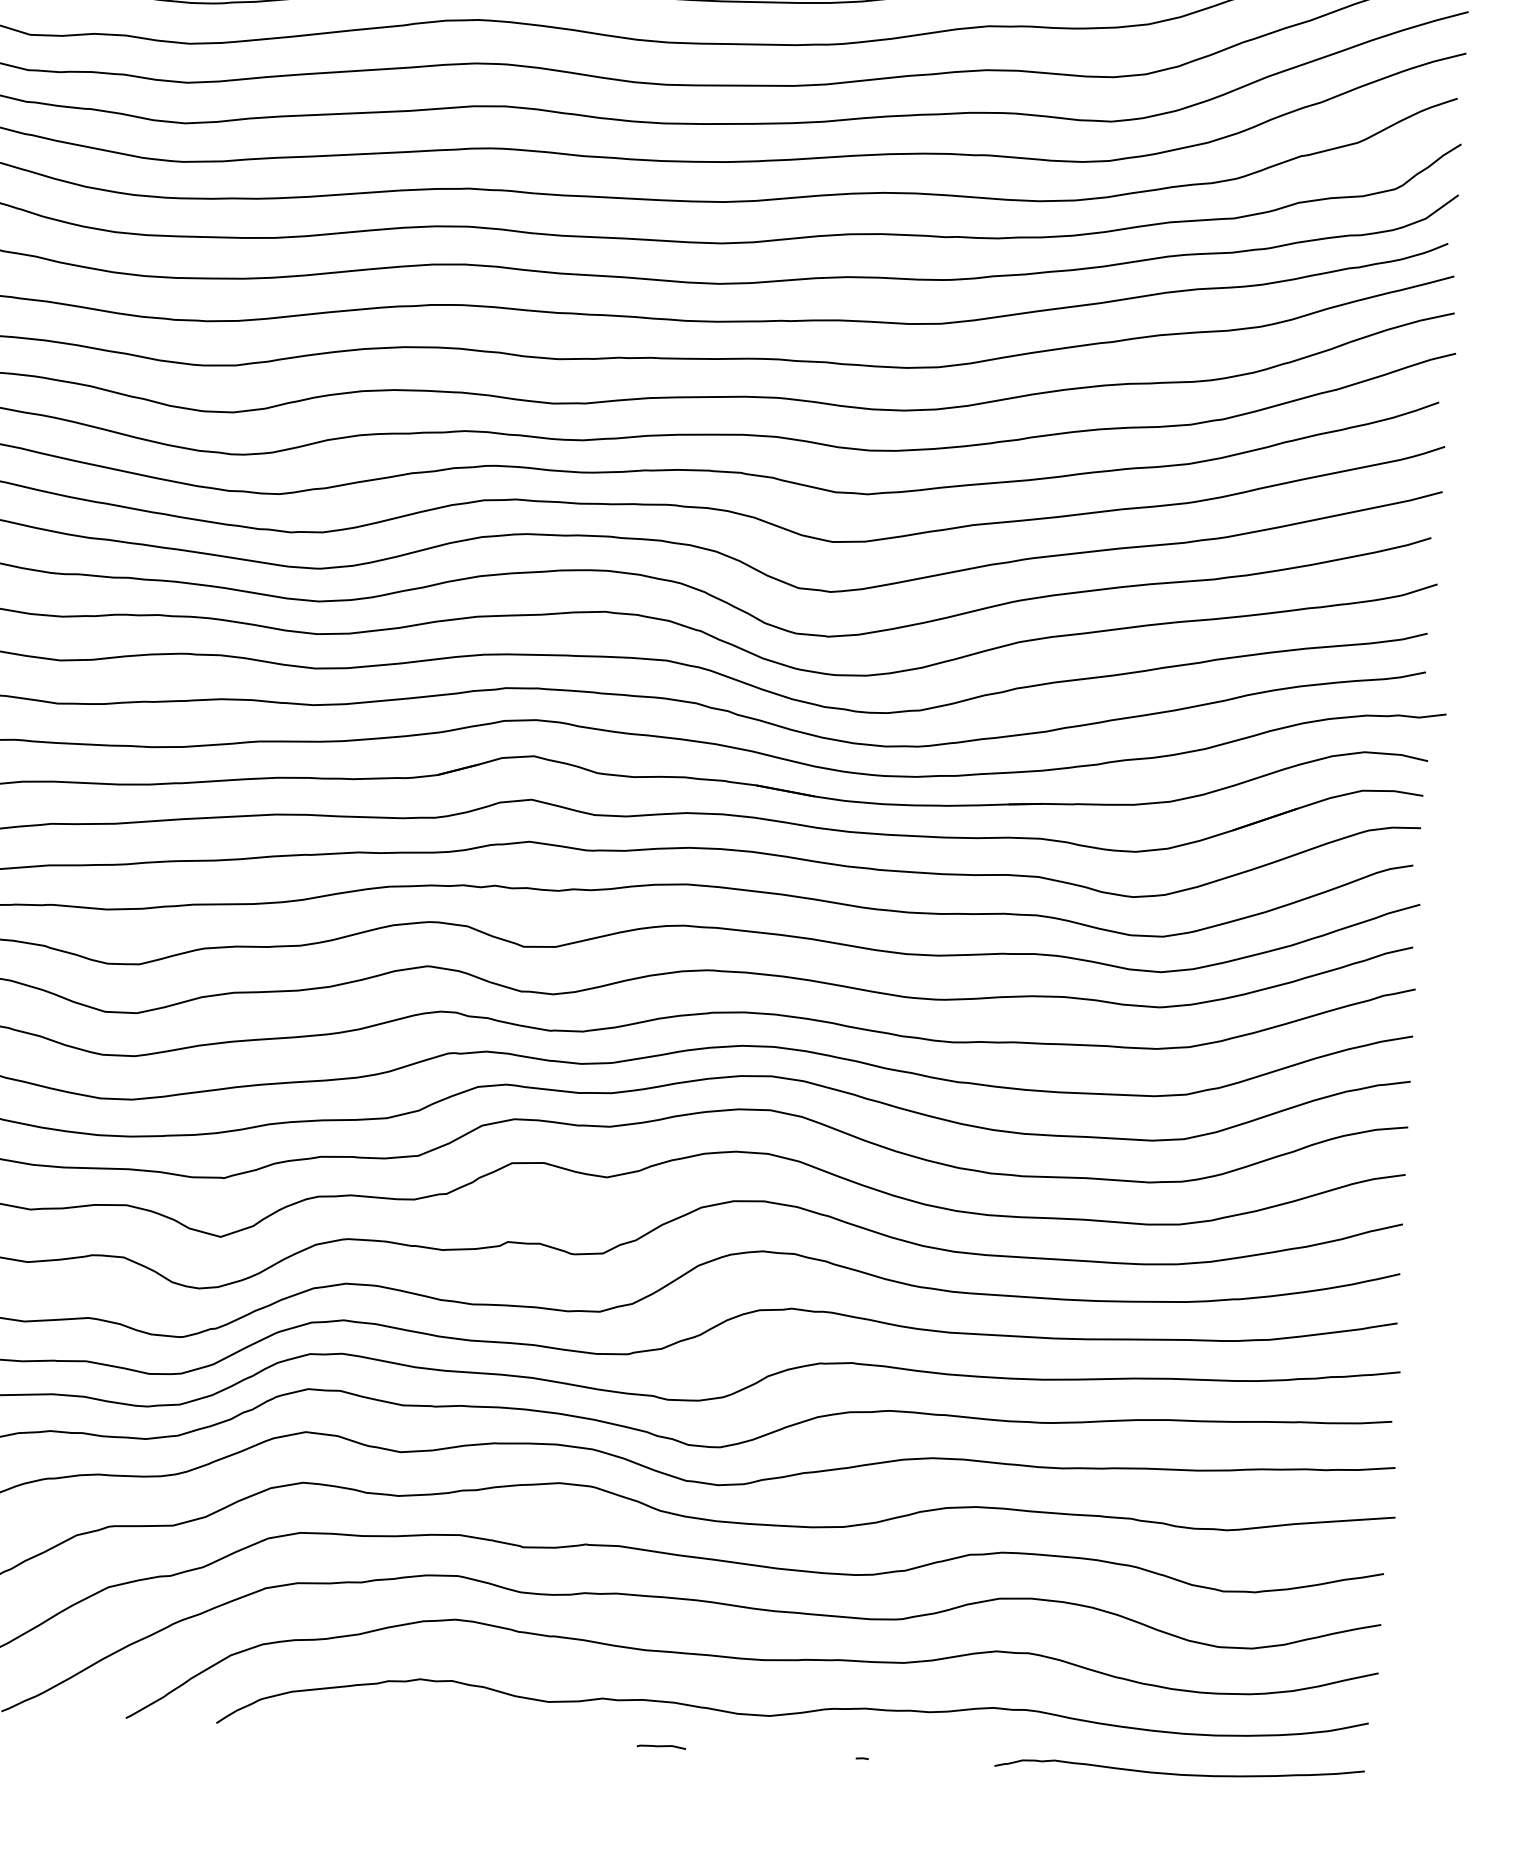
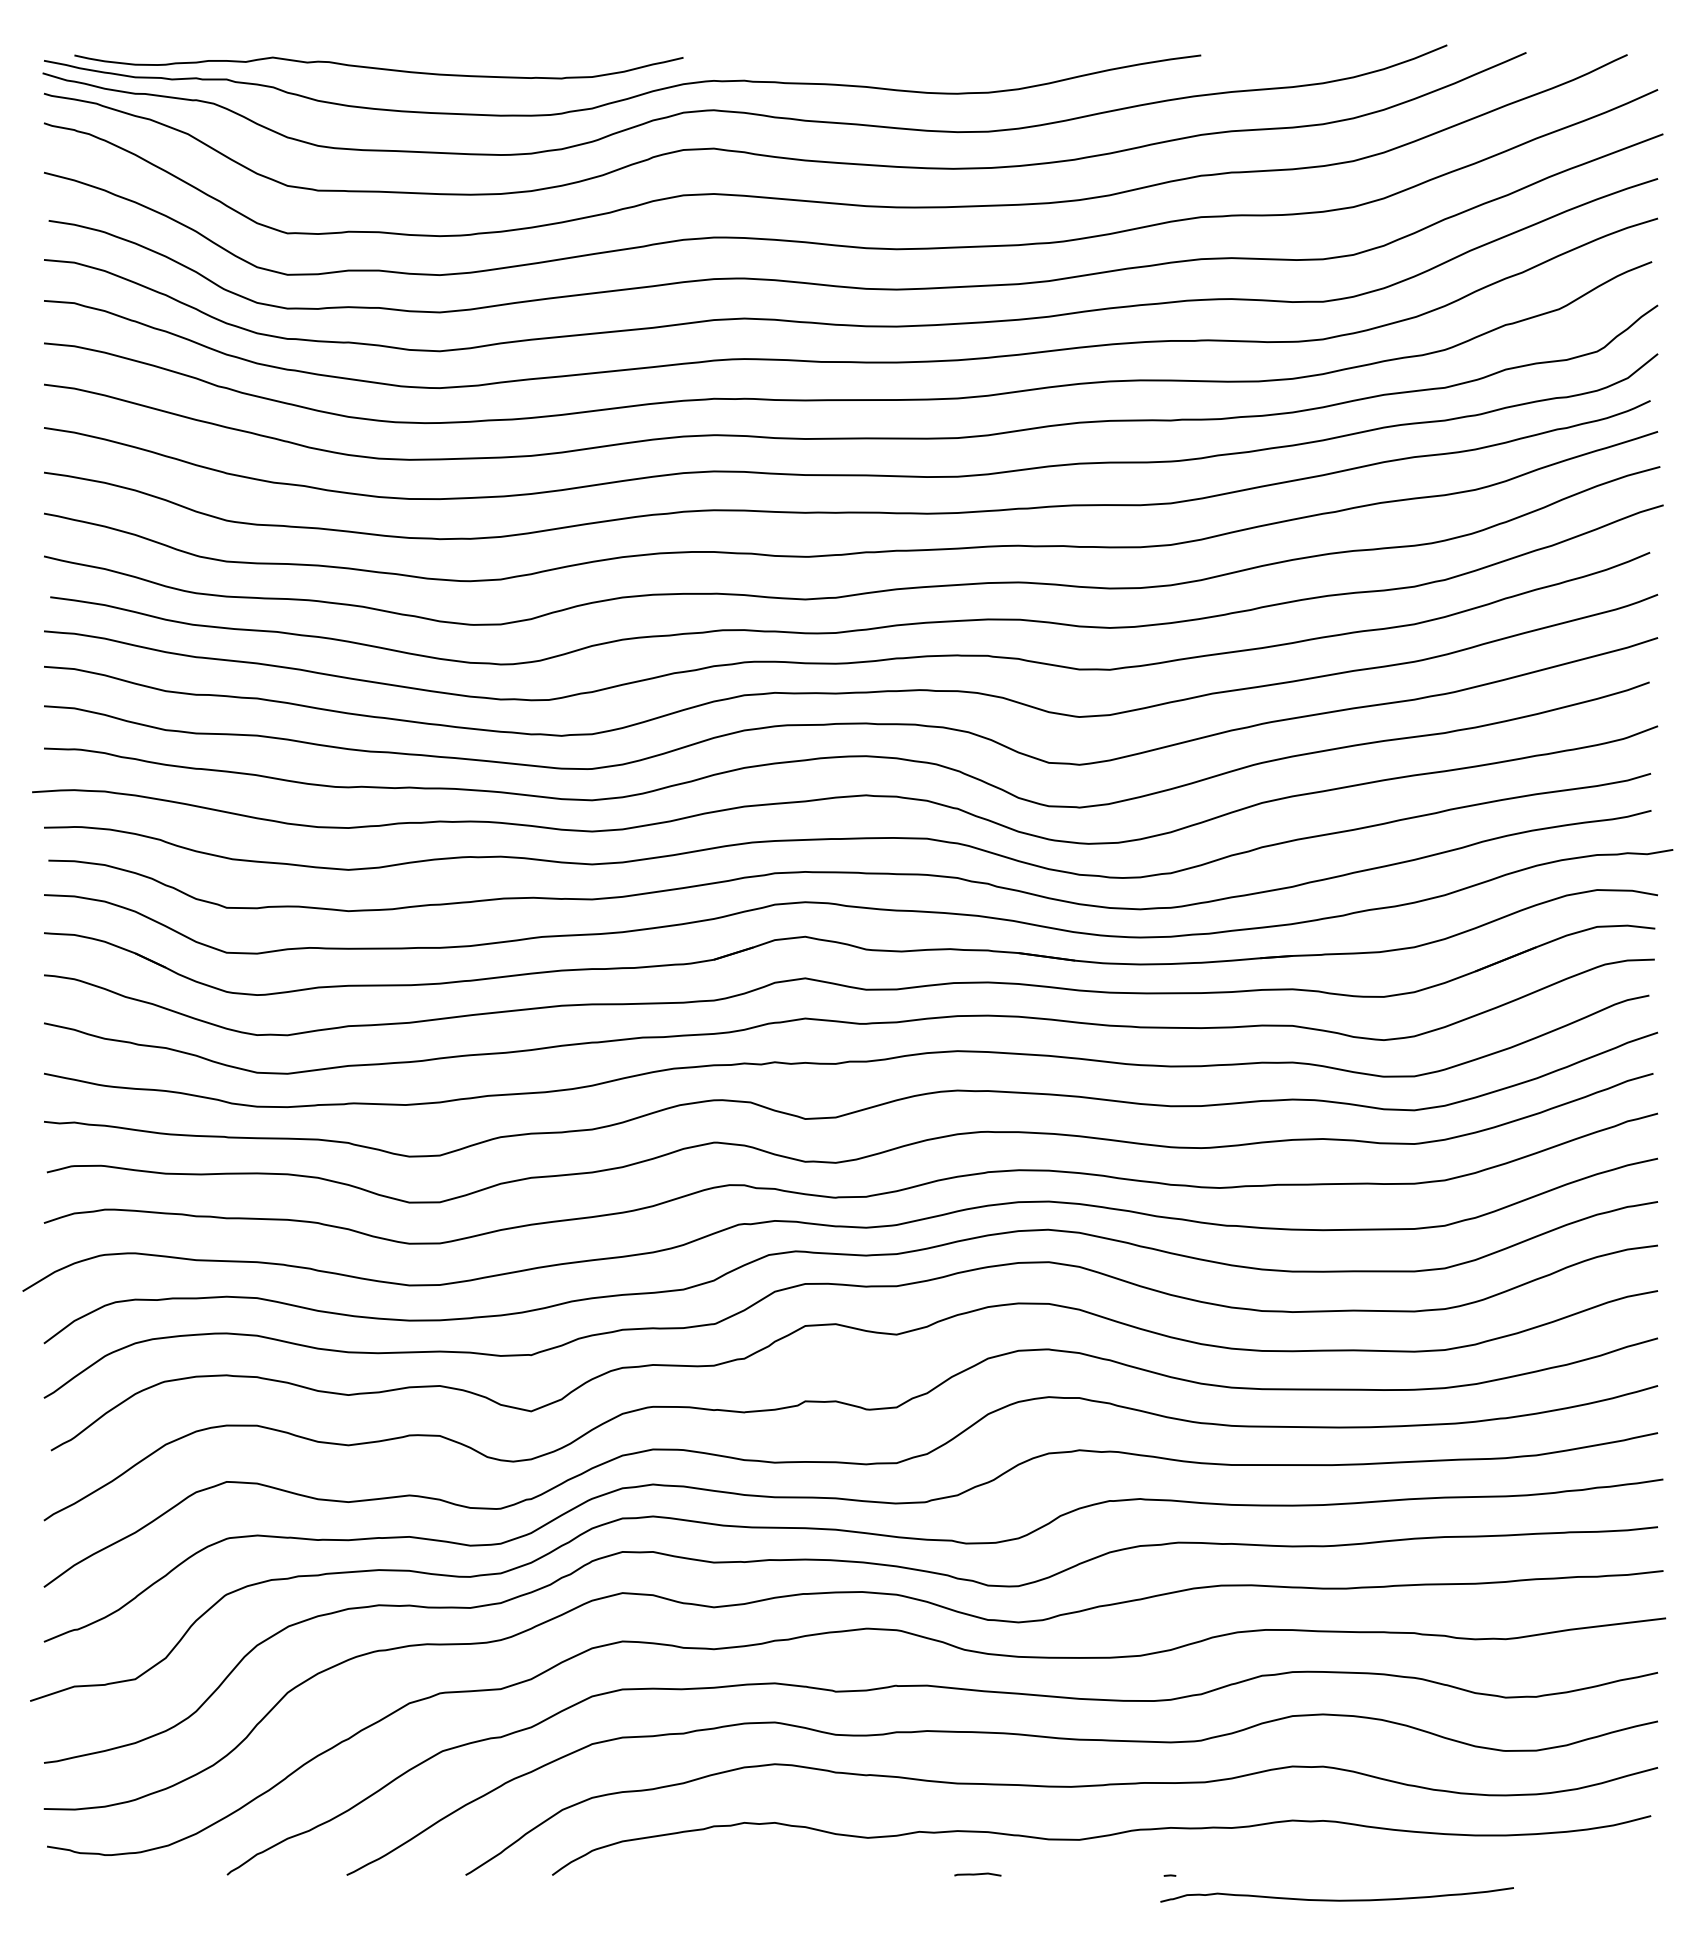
curve: (1178, 1773) -> (1336, 1899), moved

